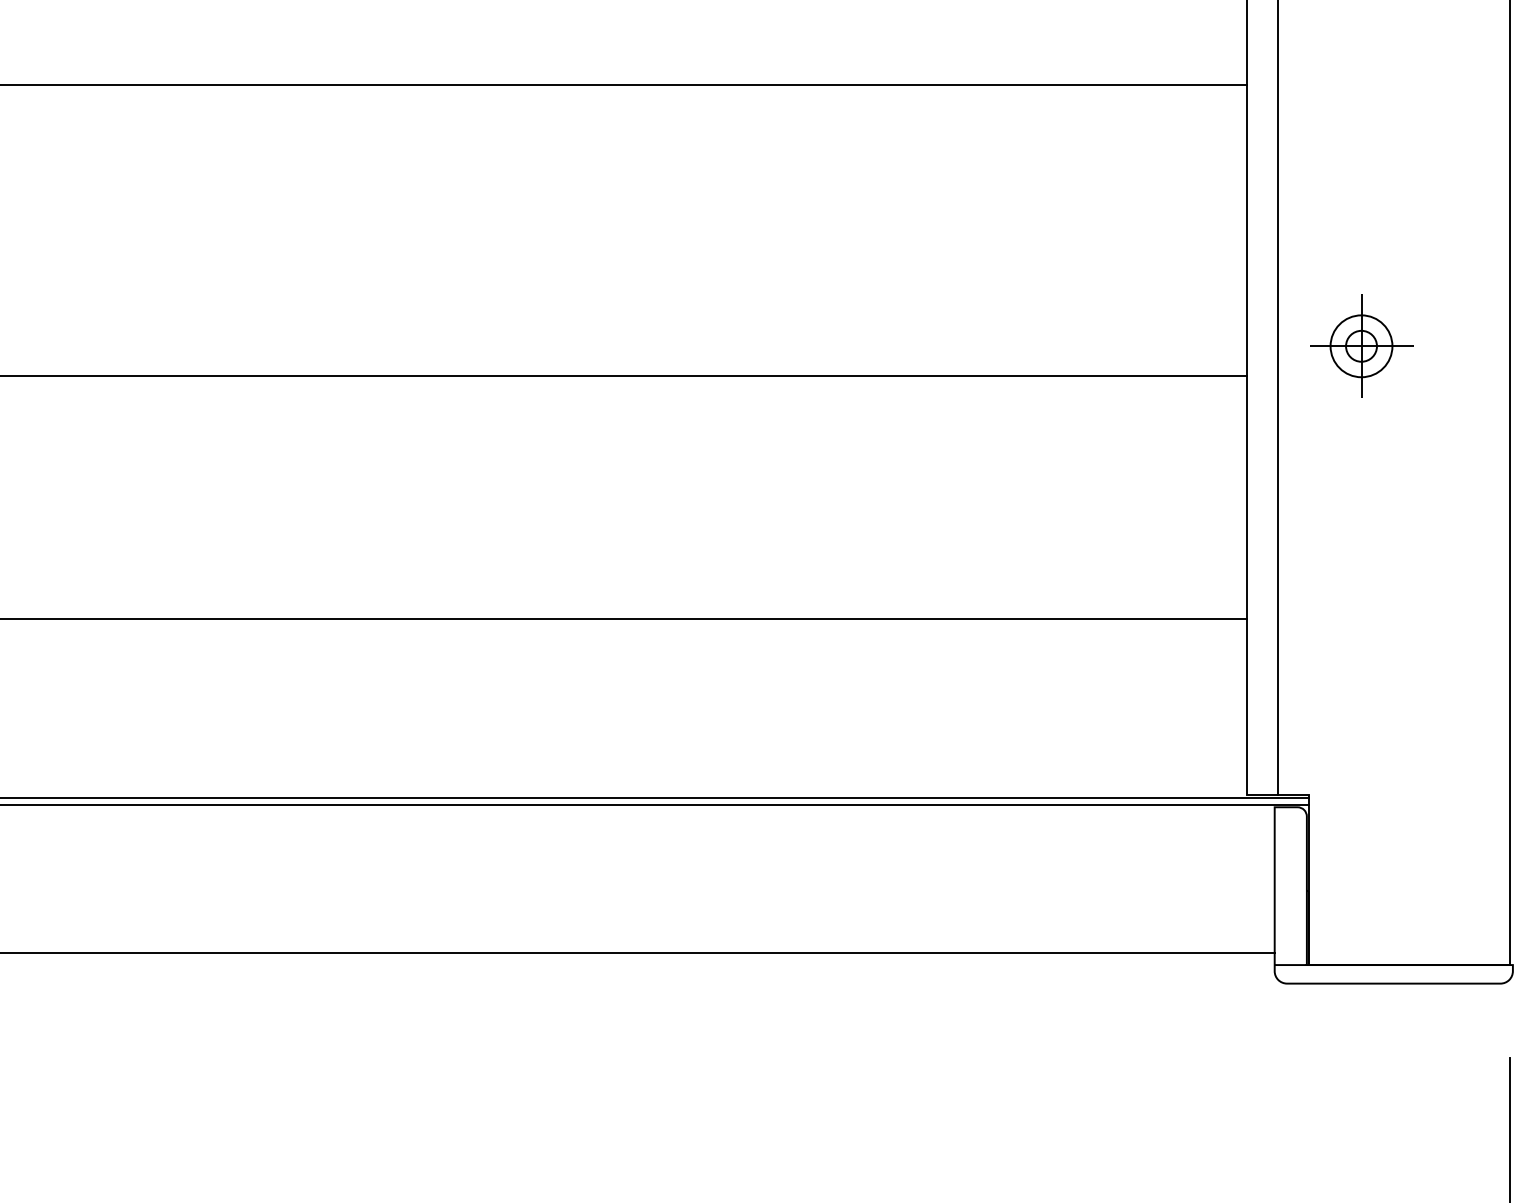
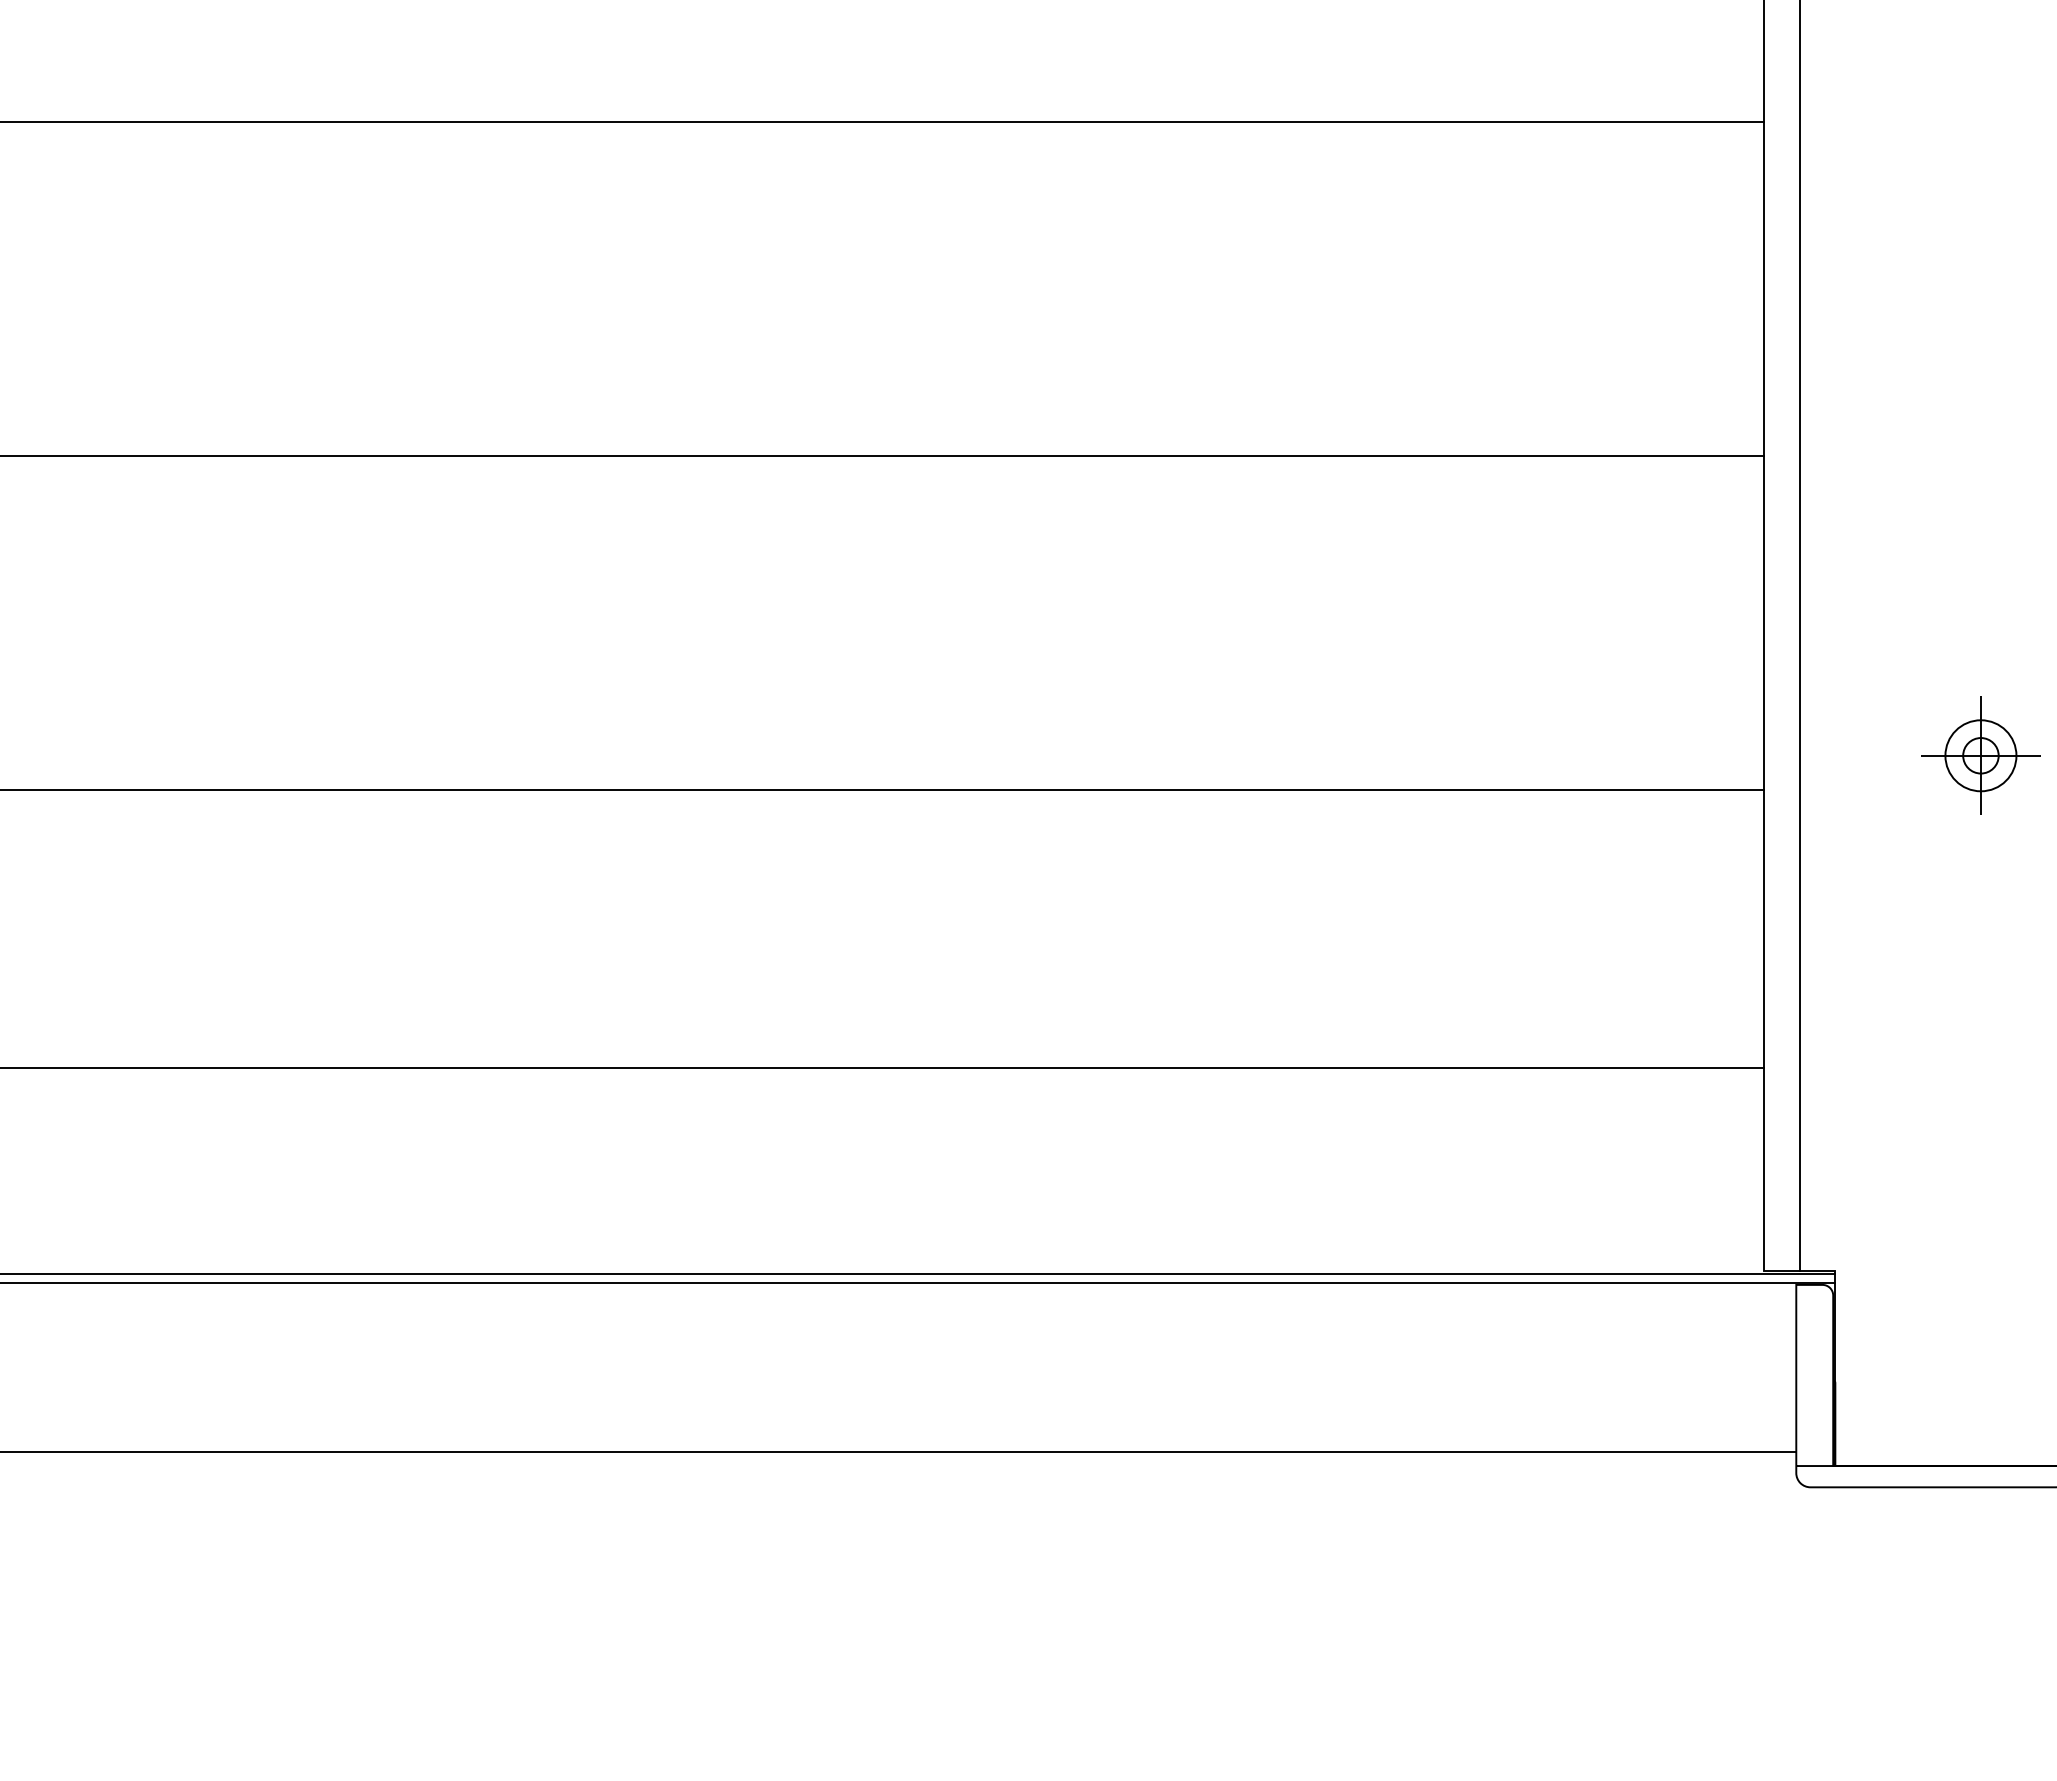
part: (1361, 346) -> (1980, 755), moved

